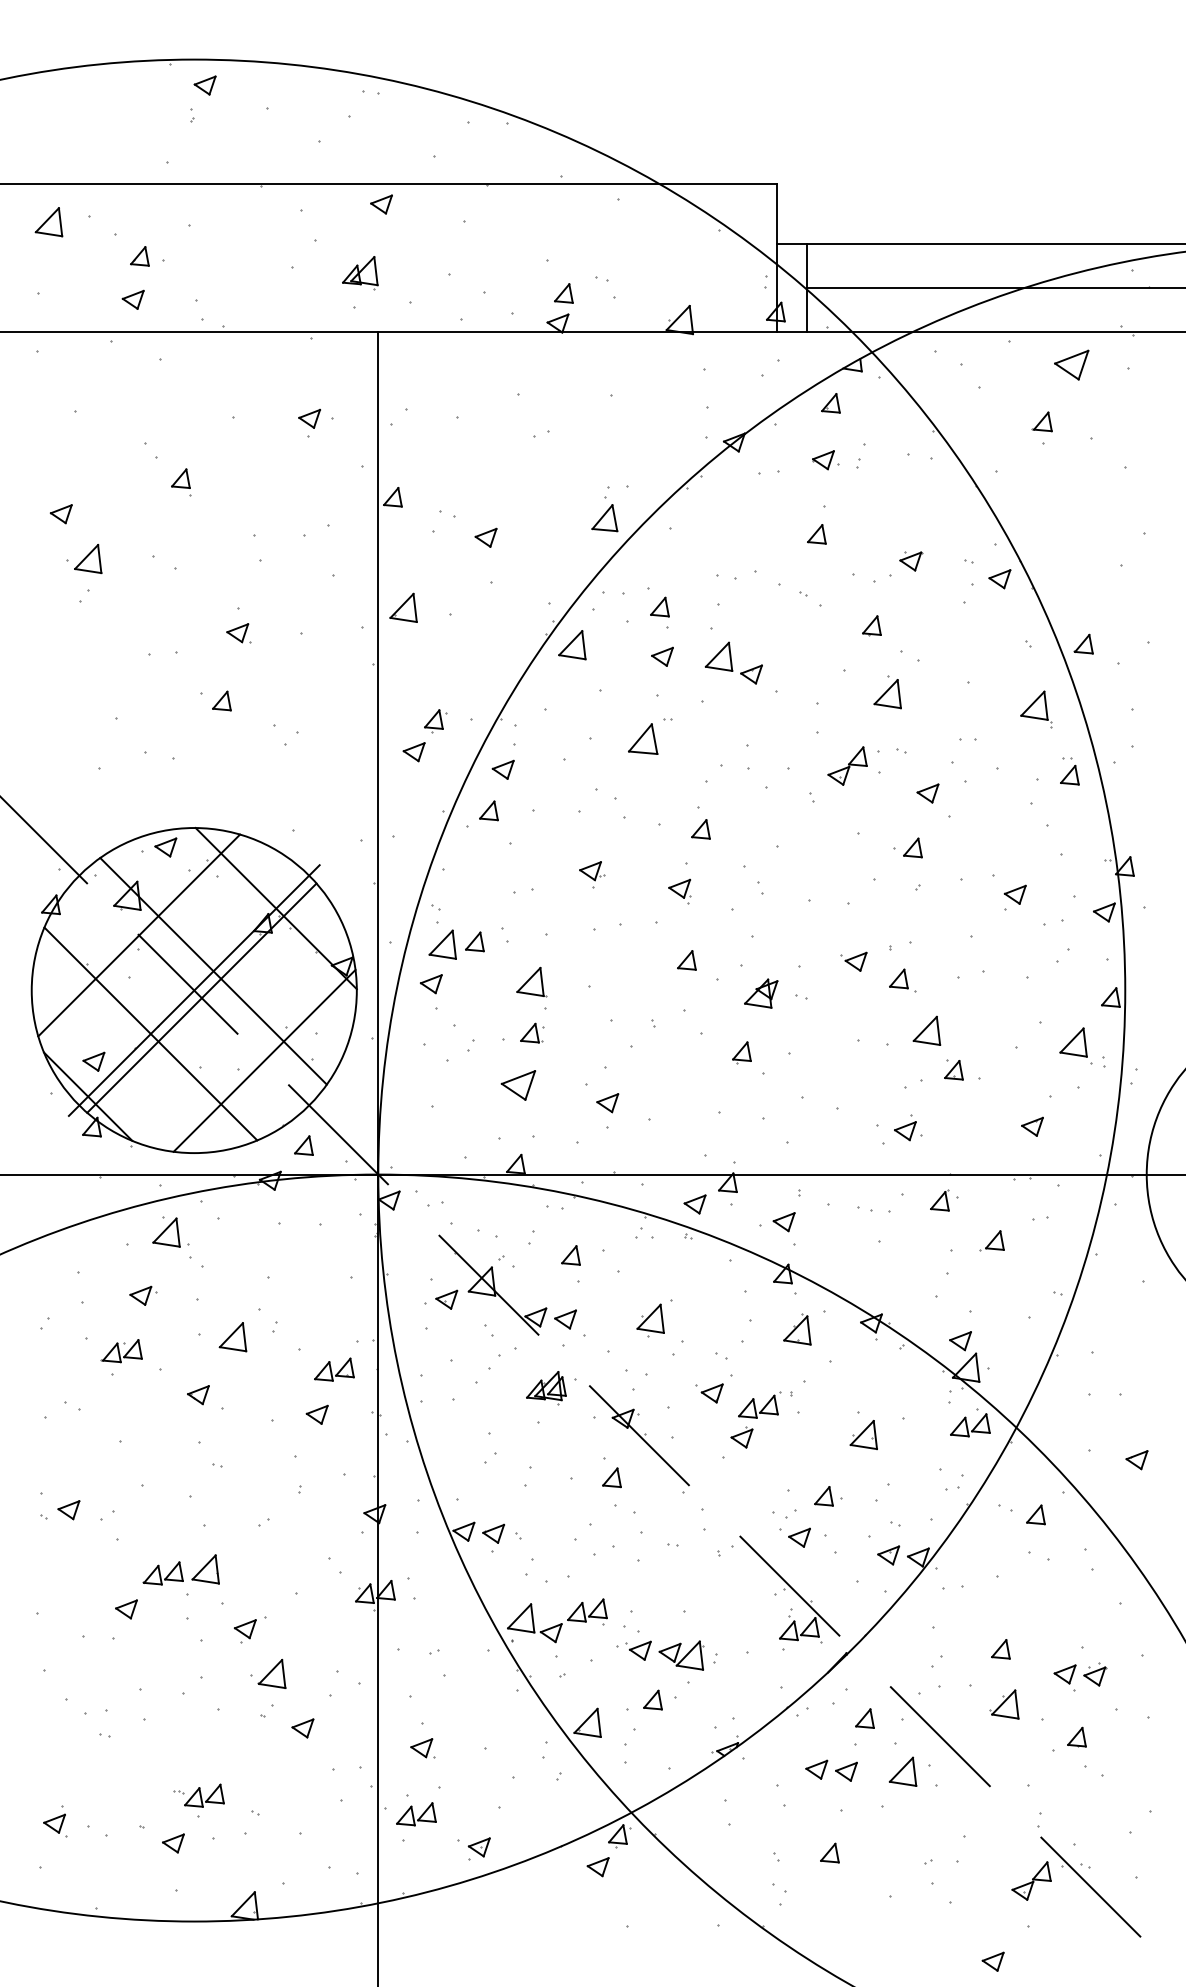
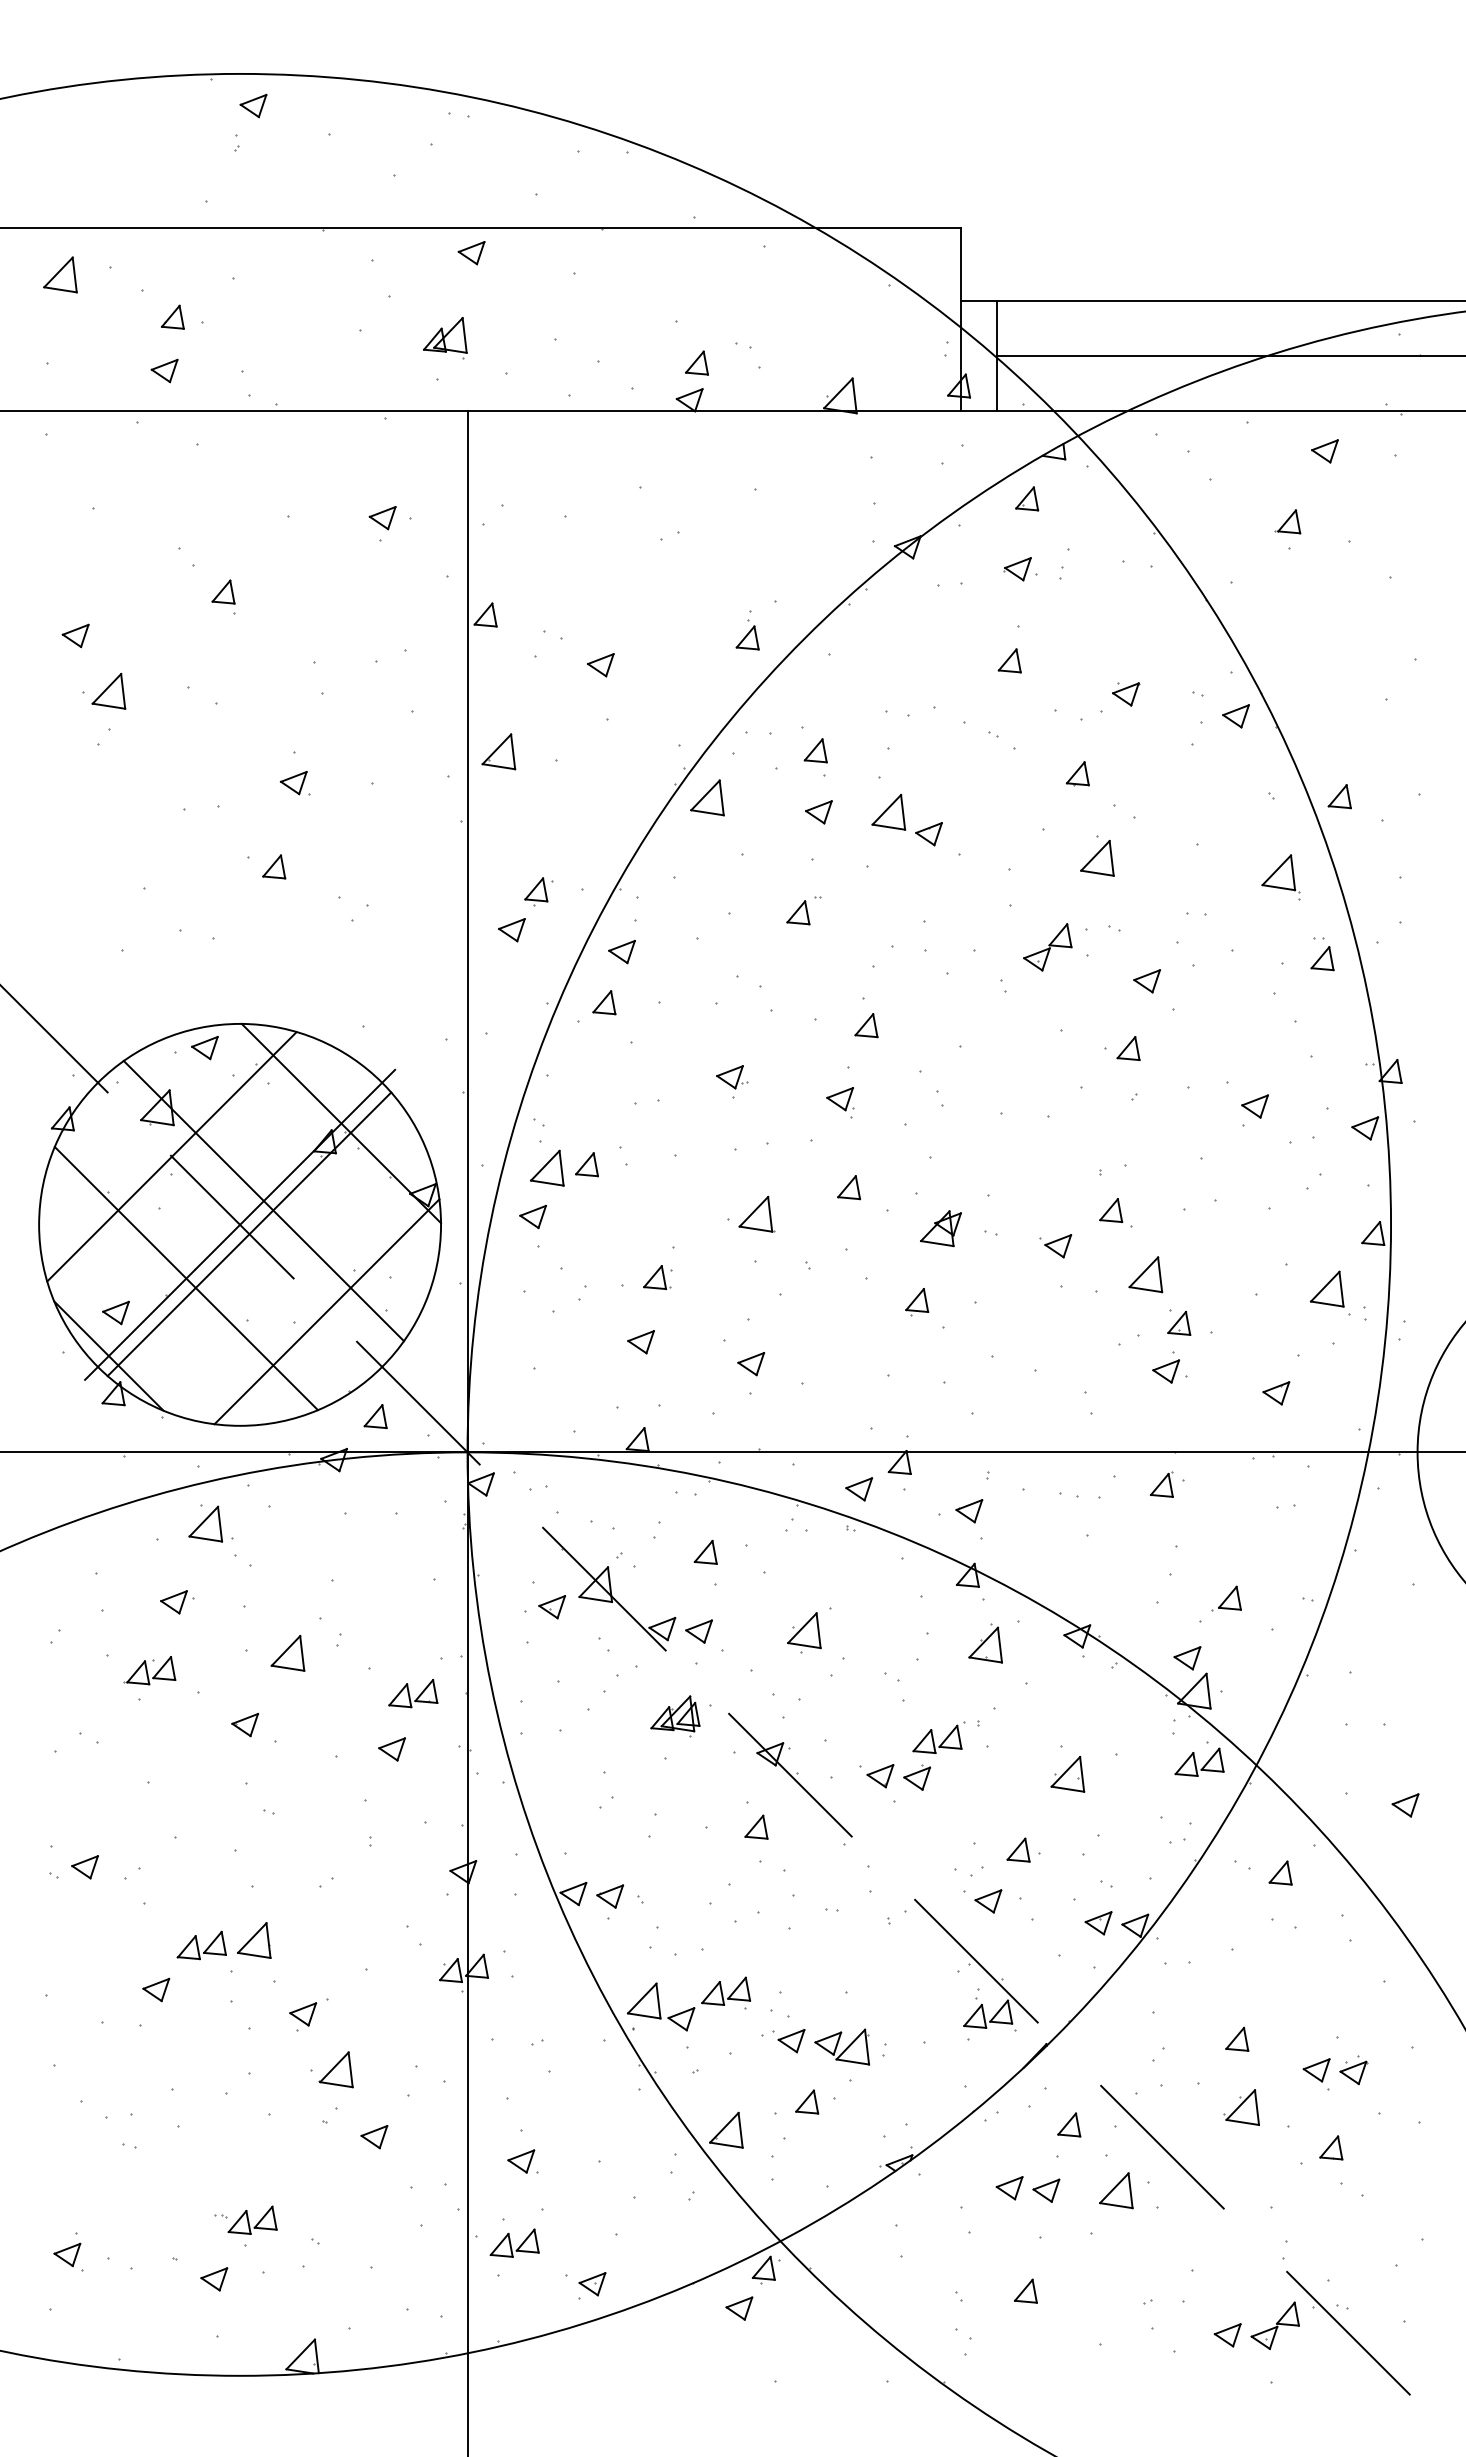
part: (1071, 364) -> (1324, 450), size x0.62
part: (604, 509) -> (747, 630), size x0.71
part: (650, 736) -> (804, 910), size x0.62
part: (853, 961) -> (1055, 1245), moved
part: (531, 981) -> (757, 1213), moved
part: (518, 1085) -> (640, 1342), size x0.62
part: (908, 1127) -> (1170, 1366), moved
part: (991, 1240) -> (1225, 1598), moved
part: (709, 1393) -> (877, 1776), moved
part: (992, 1961) -> (1226, 2334), moved

